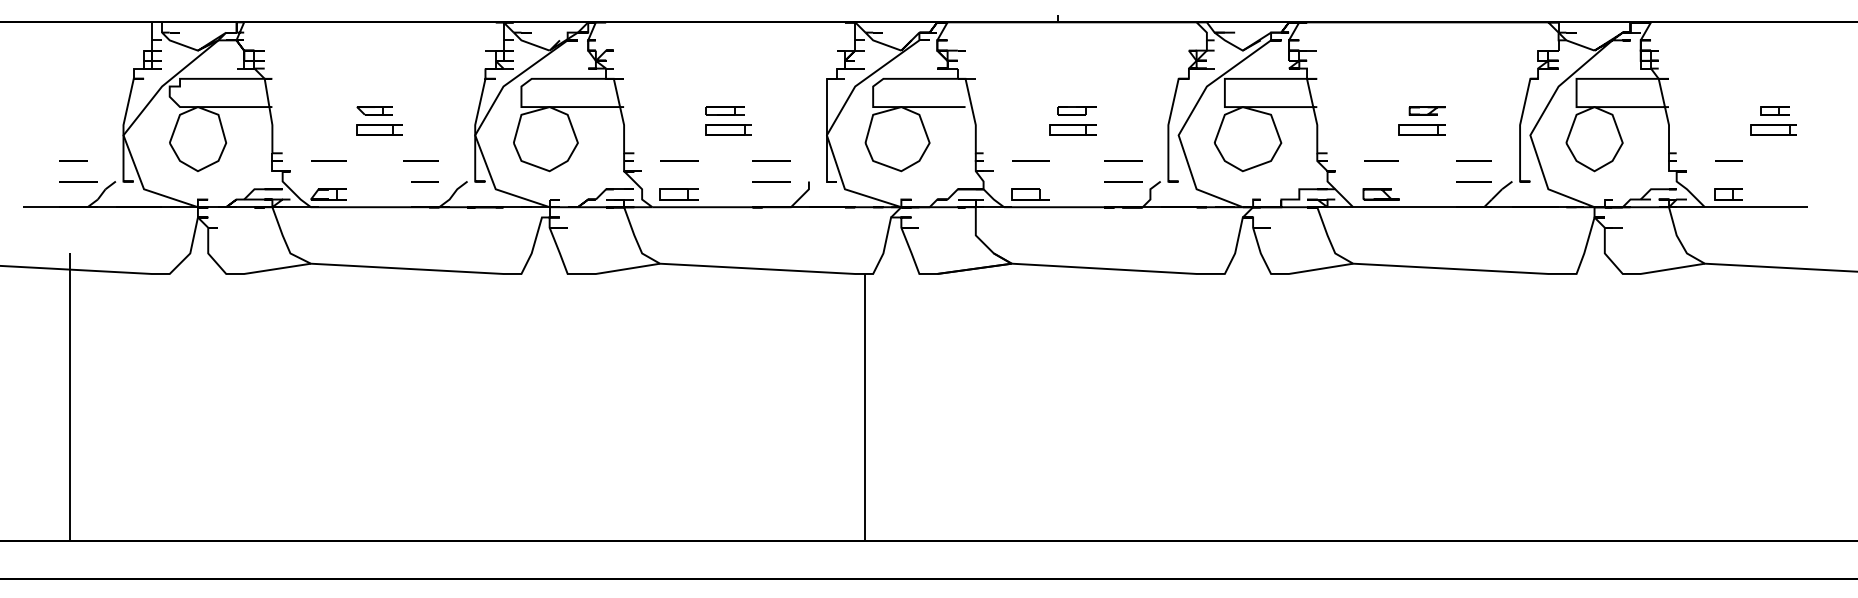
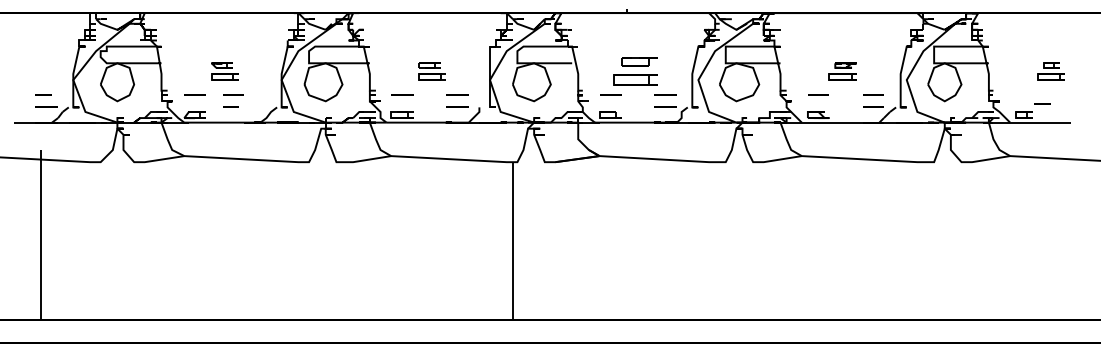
part: (1072, 120) -> (635, 71), size x1.6
line: (420, 159) -> (233, 94), moved
line: (1729, 159) -> (1042, 103), moved
line: (424, 179) -> (230, 106), moved

